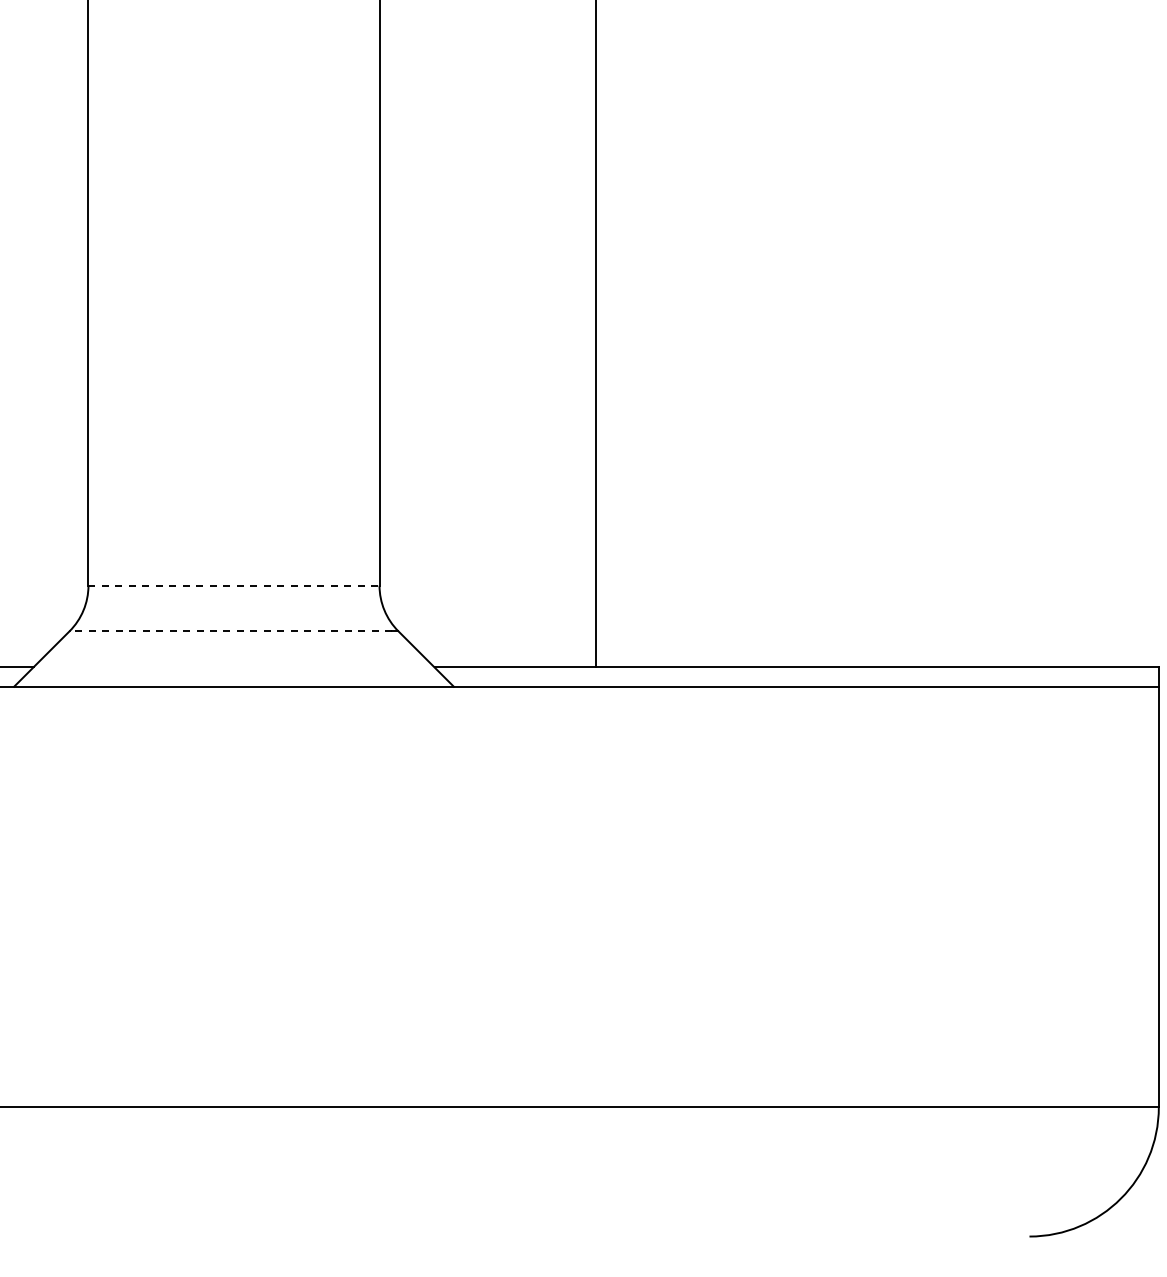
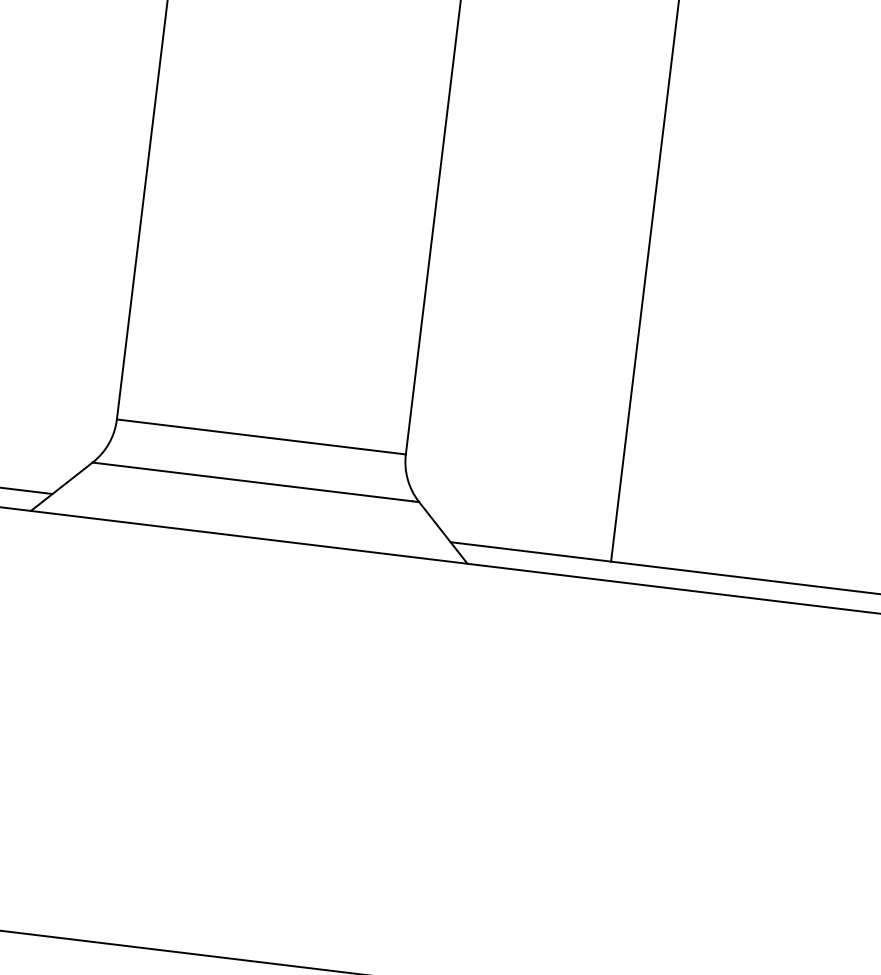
line: (234, 585) -> (261, 436), dashed -> solid
line: (230, 631) -> (252, 482), dashed -> solid

